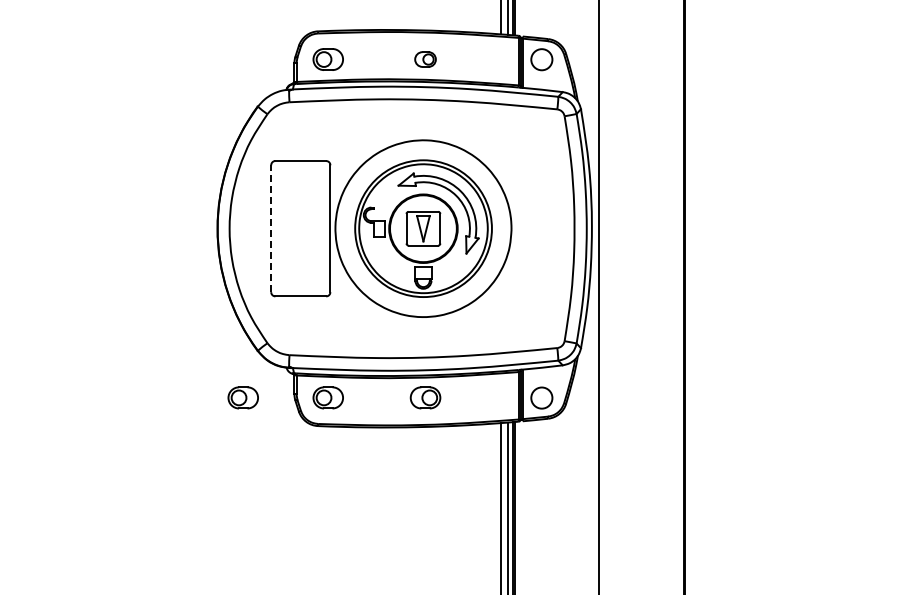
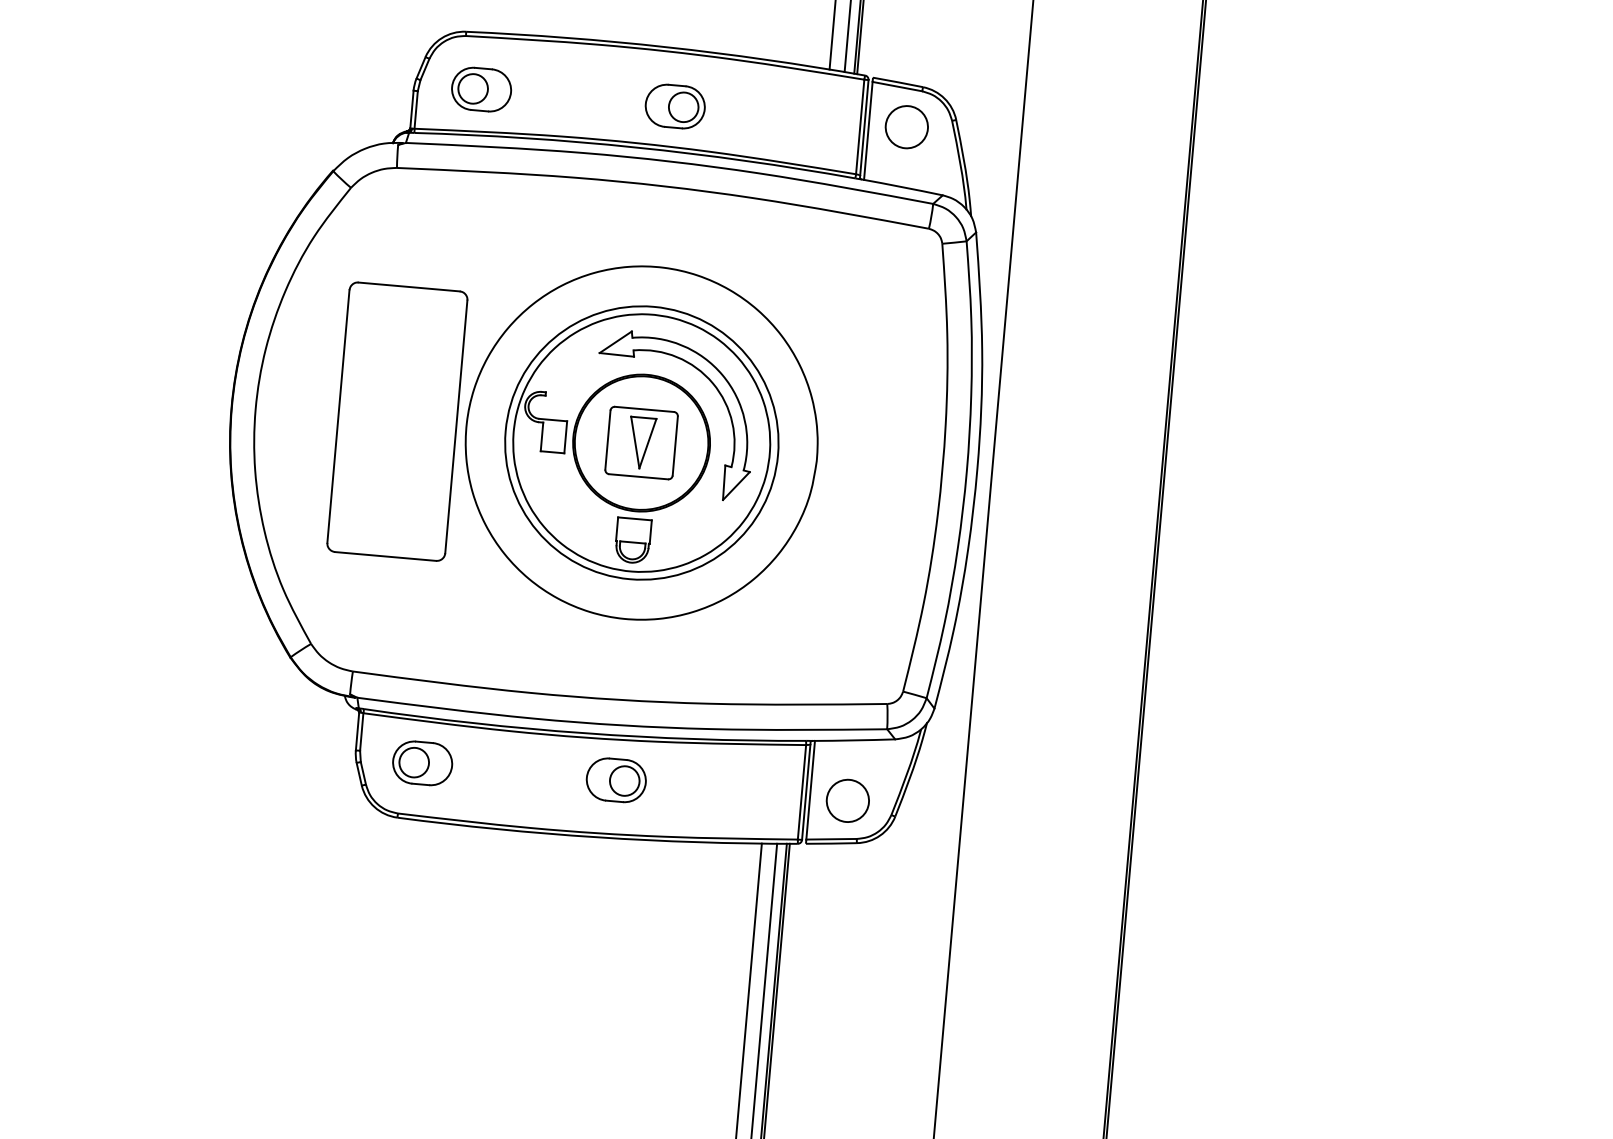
part: (425, 59) -> (675, 106), size x1.43
line: (271, 228) -> (339, 416), dashed -> solid
part: (242, 397) -> (251, 747), removed

